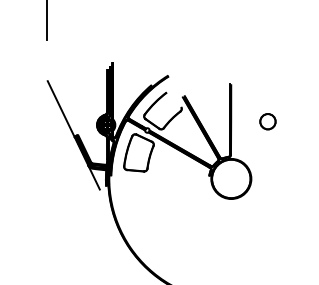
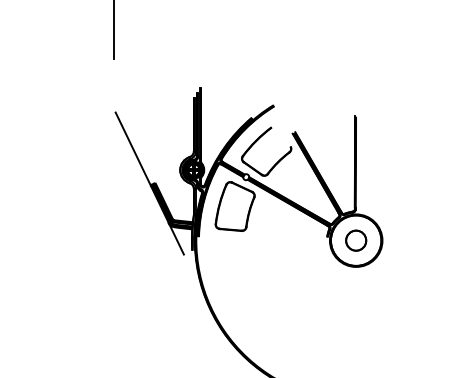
circle: (268, 121) -> (356, 240), moved

